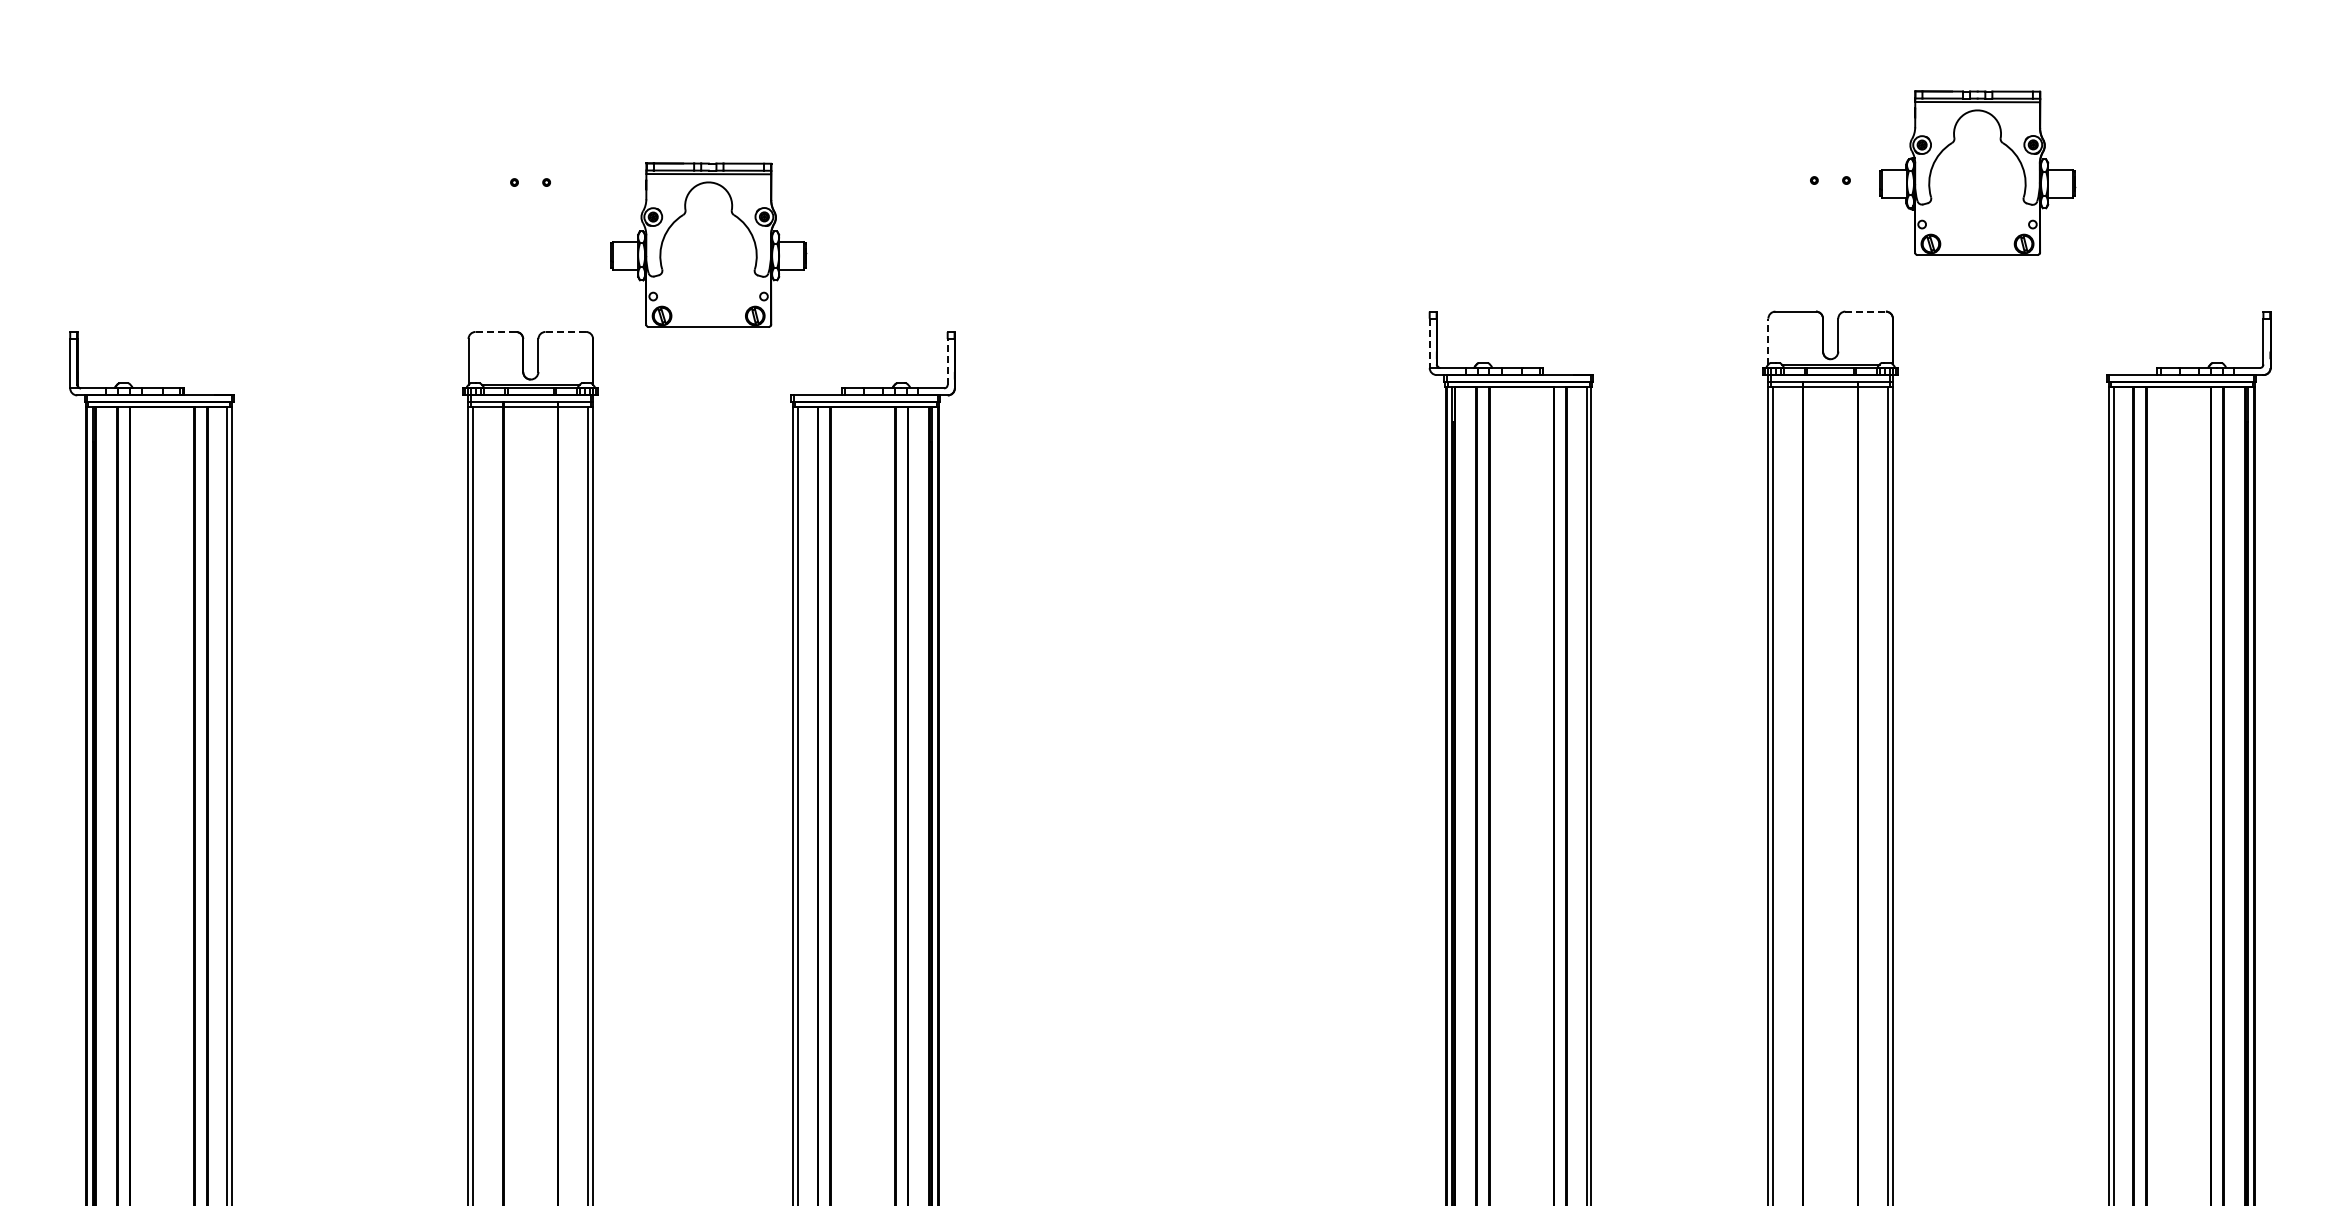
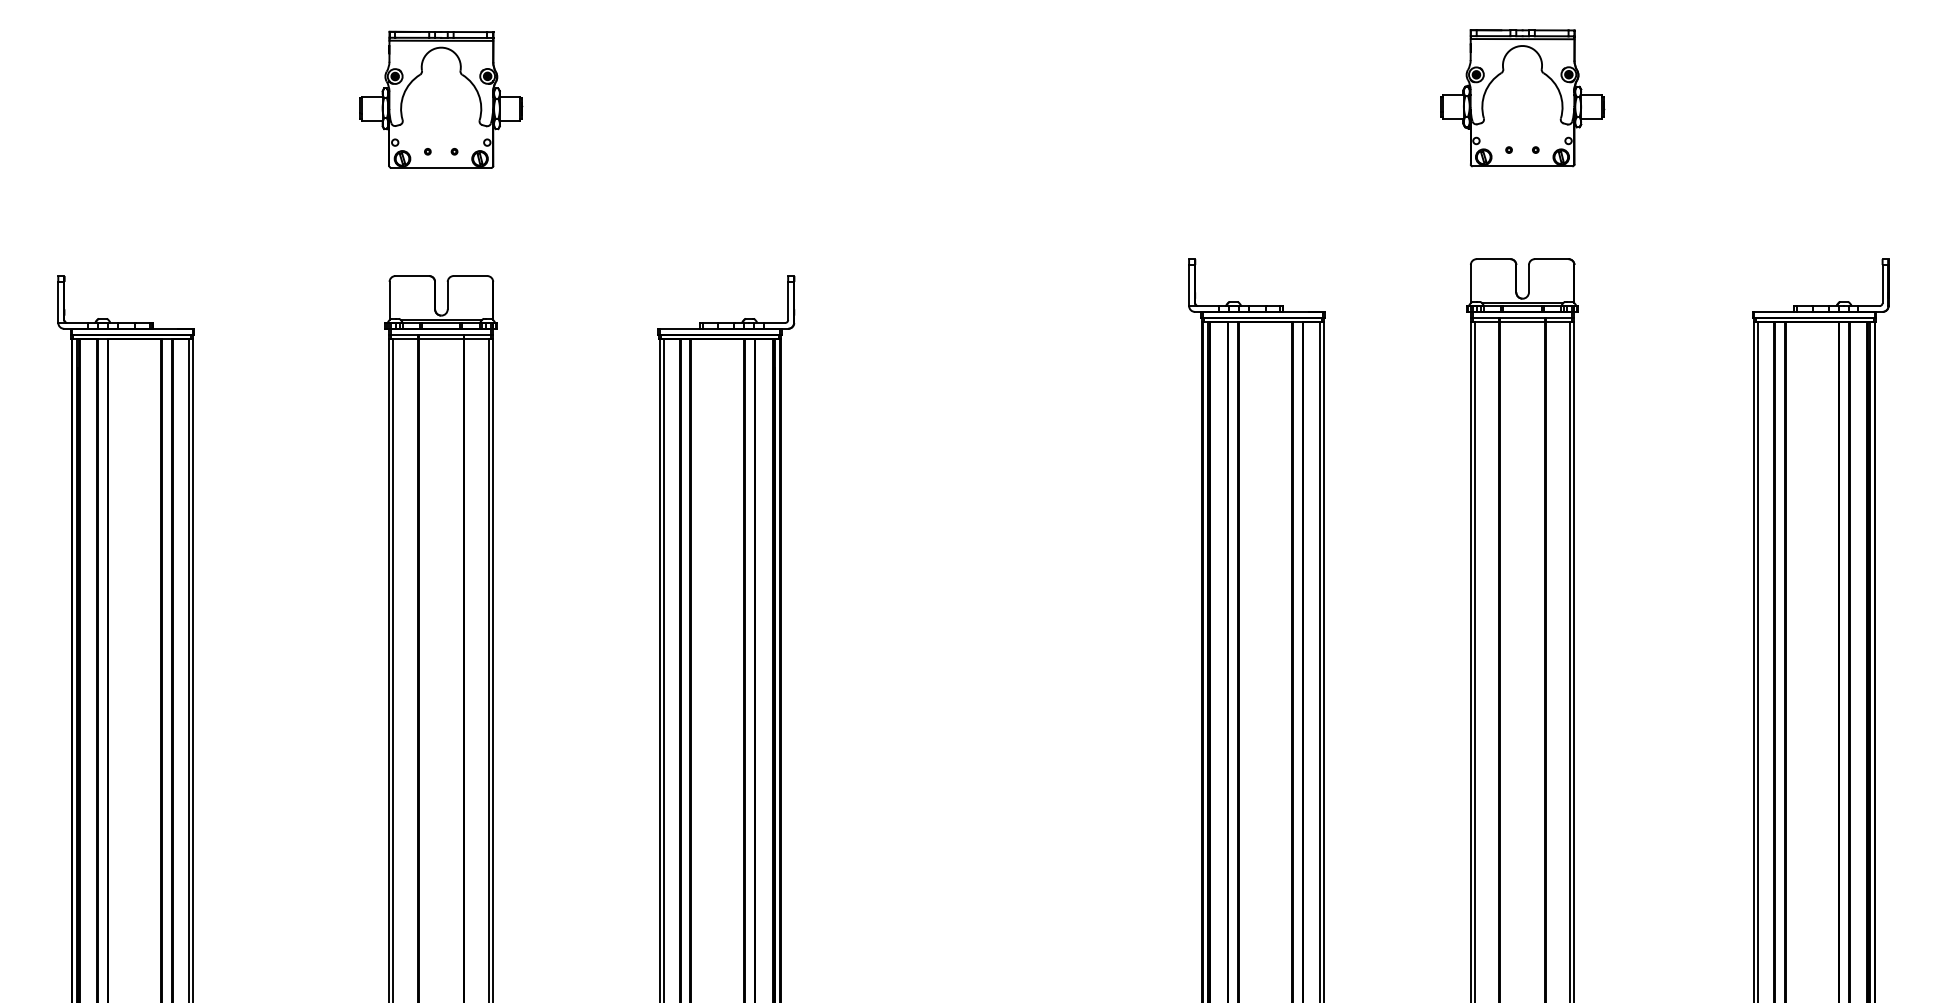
part: (1977, 172) -> (1522, 97), moved
part: (708, 244) -> (441, 99), moved
line: (1866, 311) -> (1552, 259), dashed -> solid
line: (496, 331) -> (412, 275), dashed -> solid
line: (566, 331) -> (471, 275), dashed -> solid
line: (1768, 341) -> (1470, 283), dashed -> solid
line: (1429, 343) -> (1188, 285), dashed -> solid
line: (947, 361) -> (788, 300), dashed -> solid

